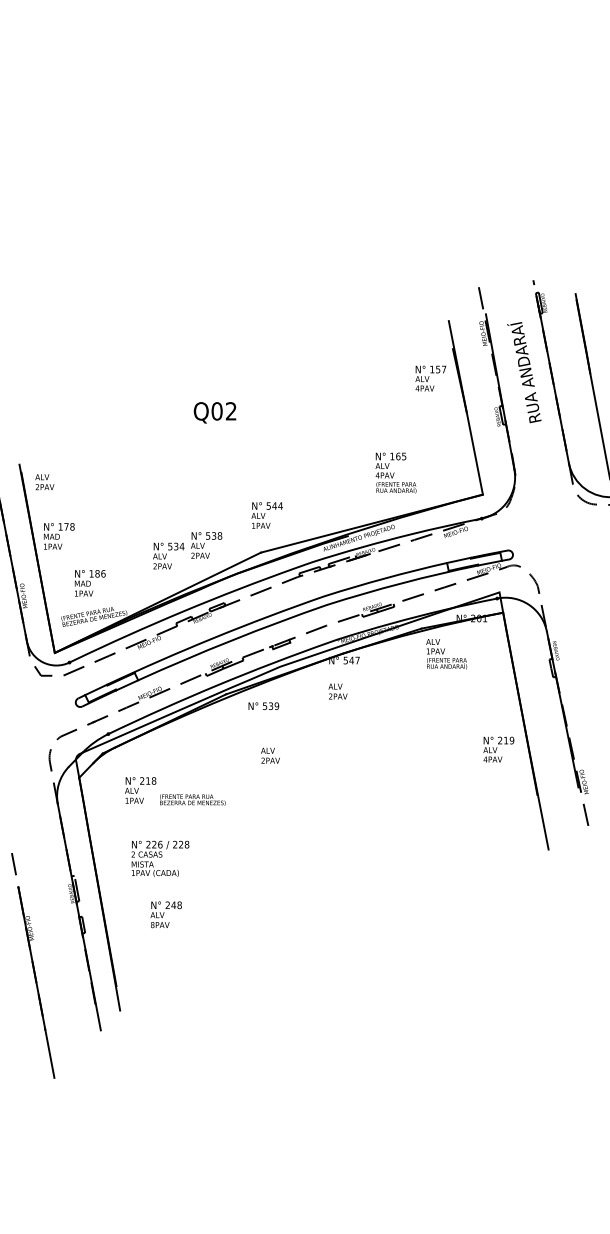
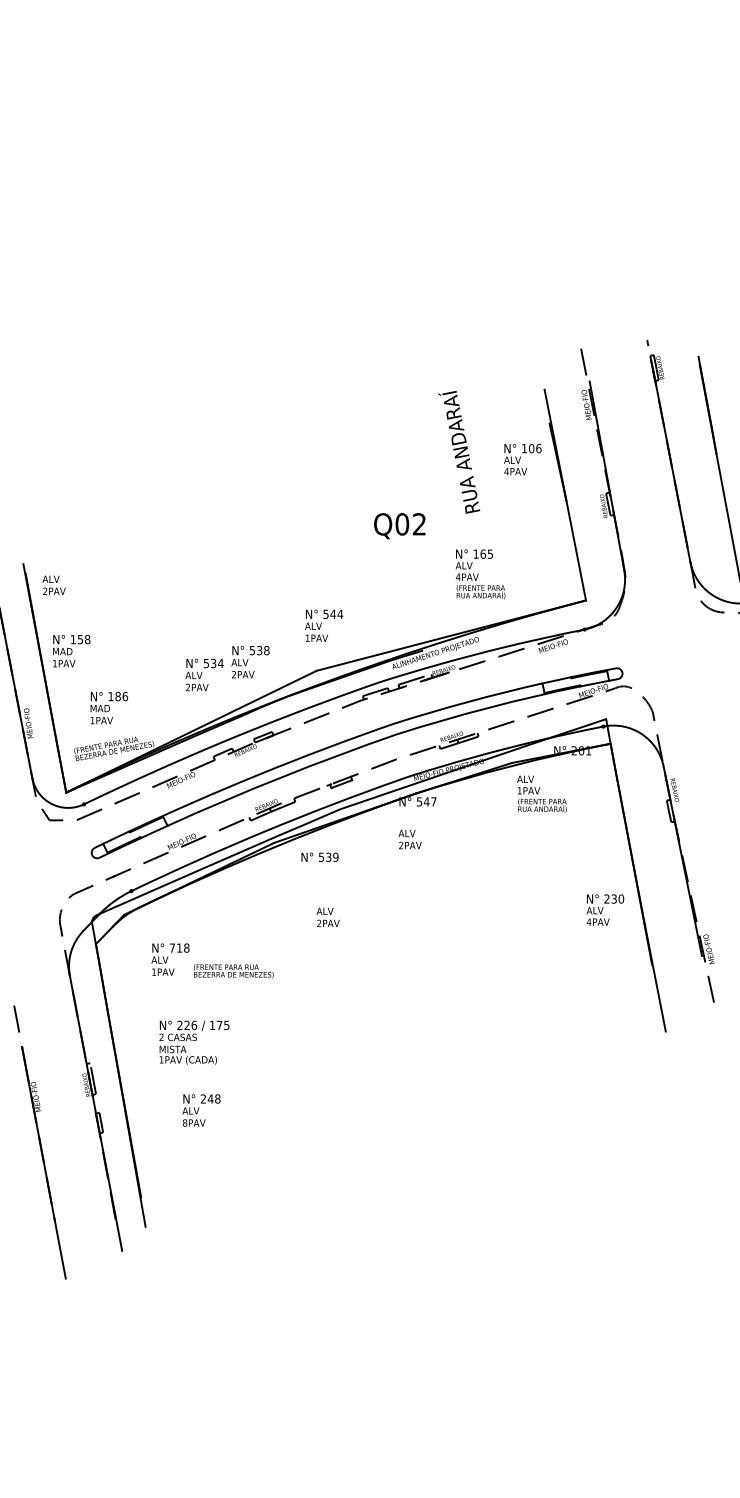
text: (441, 369) -> (535, 448), 157 -> 106
text: (524, 372) -> (459, 452), moved
text: (214, 413) -> (399, 526), moved
text: (66, 526) -> (80, 639), 178 -> 158
text: (508, 740) -> (617, 898), 219 -> 230
text: (141, 780) -> (171, 947), 218 -> 718
text: (181, 844) -> (219, 1025), 228 -> 175
part: (32, 965) -> (39, 1142), moved

